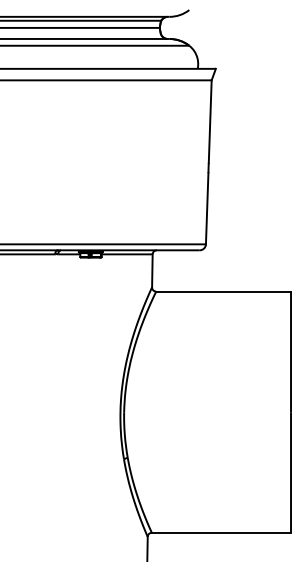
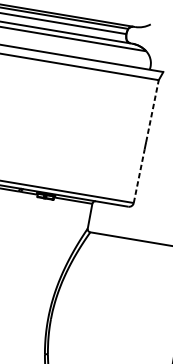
line: (210, 121) -> (152, 111), solid -> dashed
line: (207, 208) -> (139, 176), solid -> dashed

